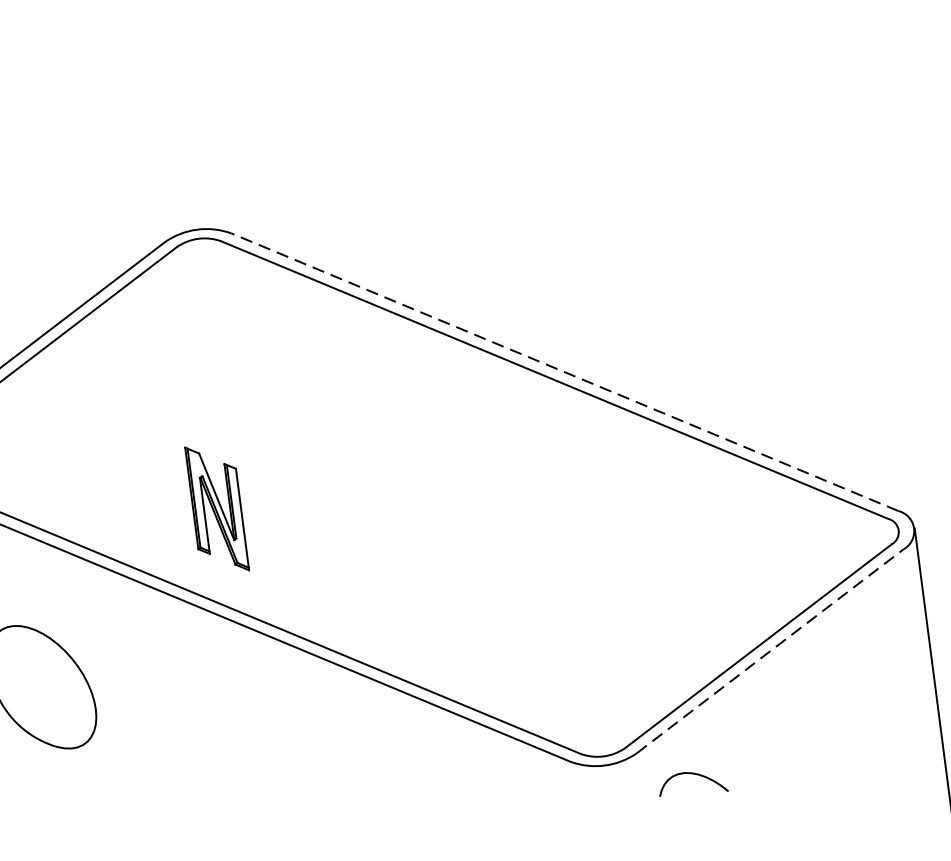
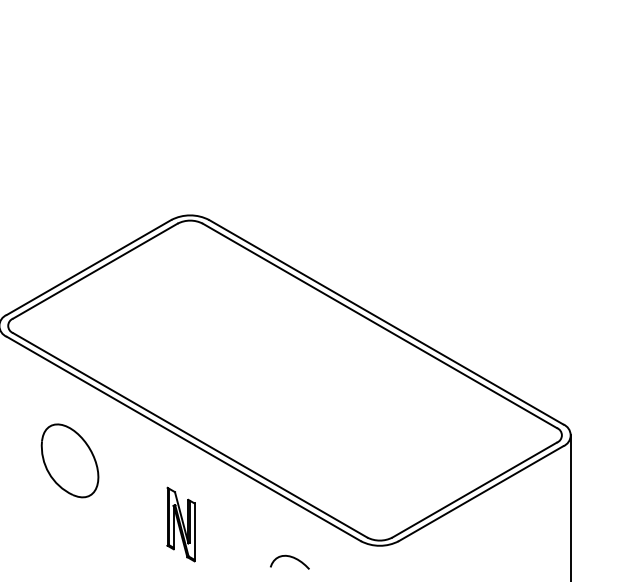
line: (563, 371) -> (385, 321), dashed -> solid
part: (216, 508) -> (180, 524), moved
line: (770, 650) -> (481, 493), dashed -> solid
curve: (690, 775) -> (289, 557), moved

